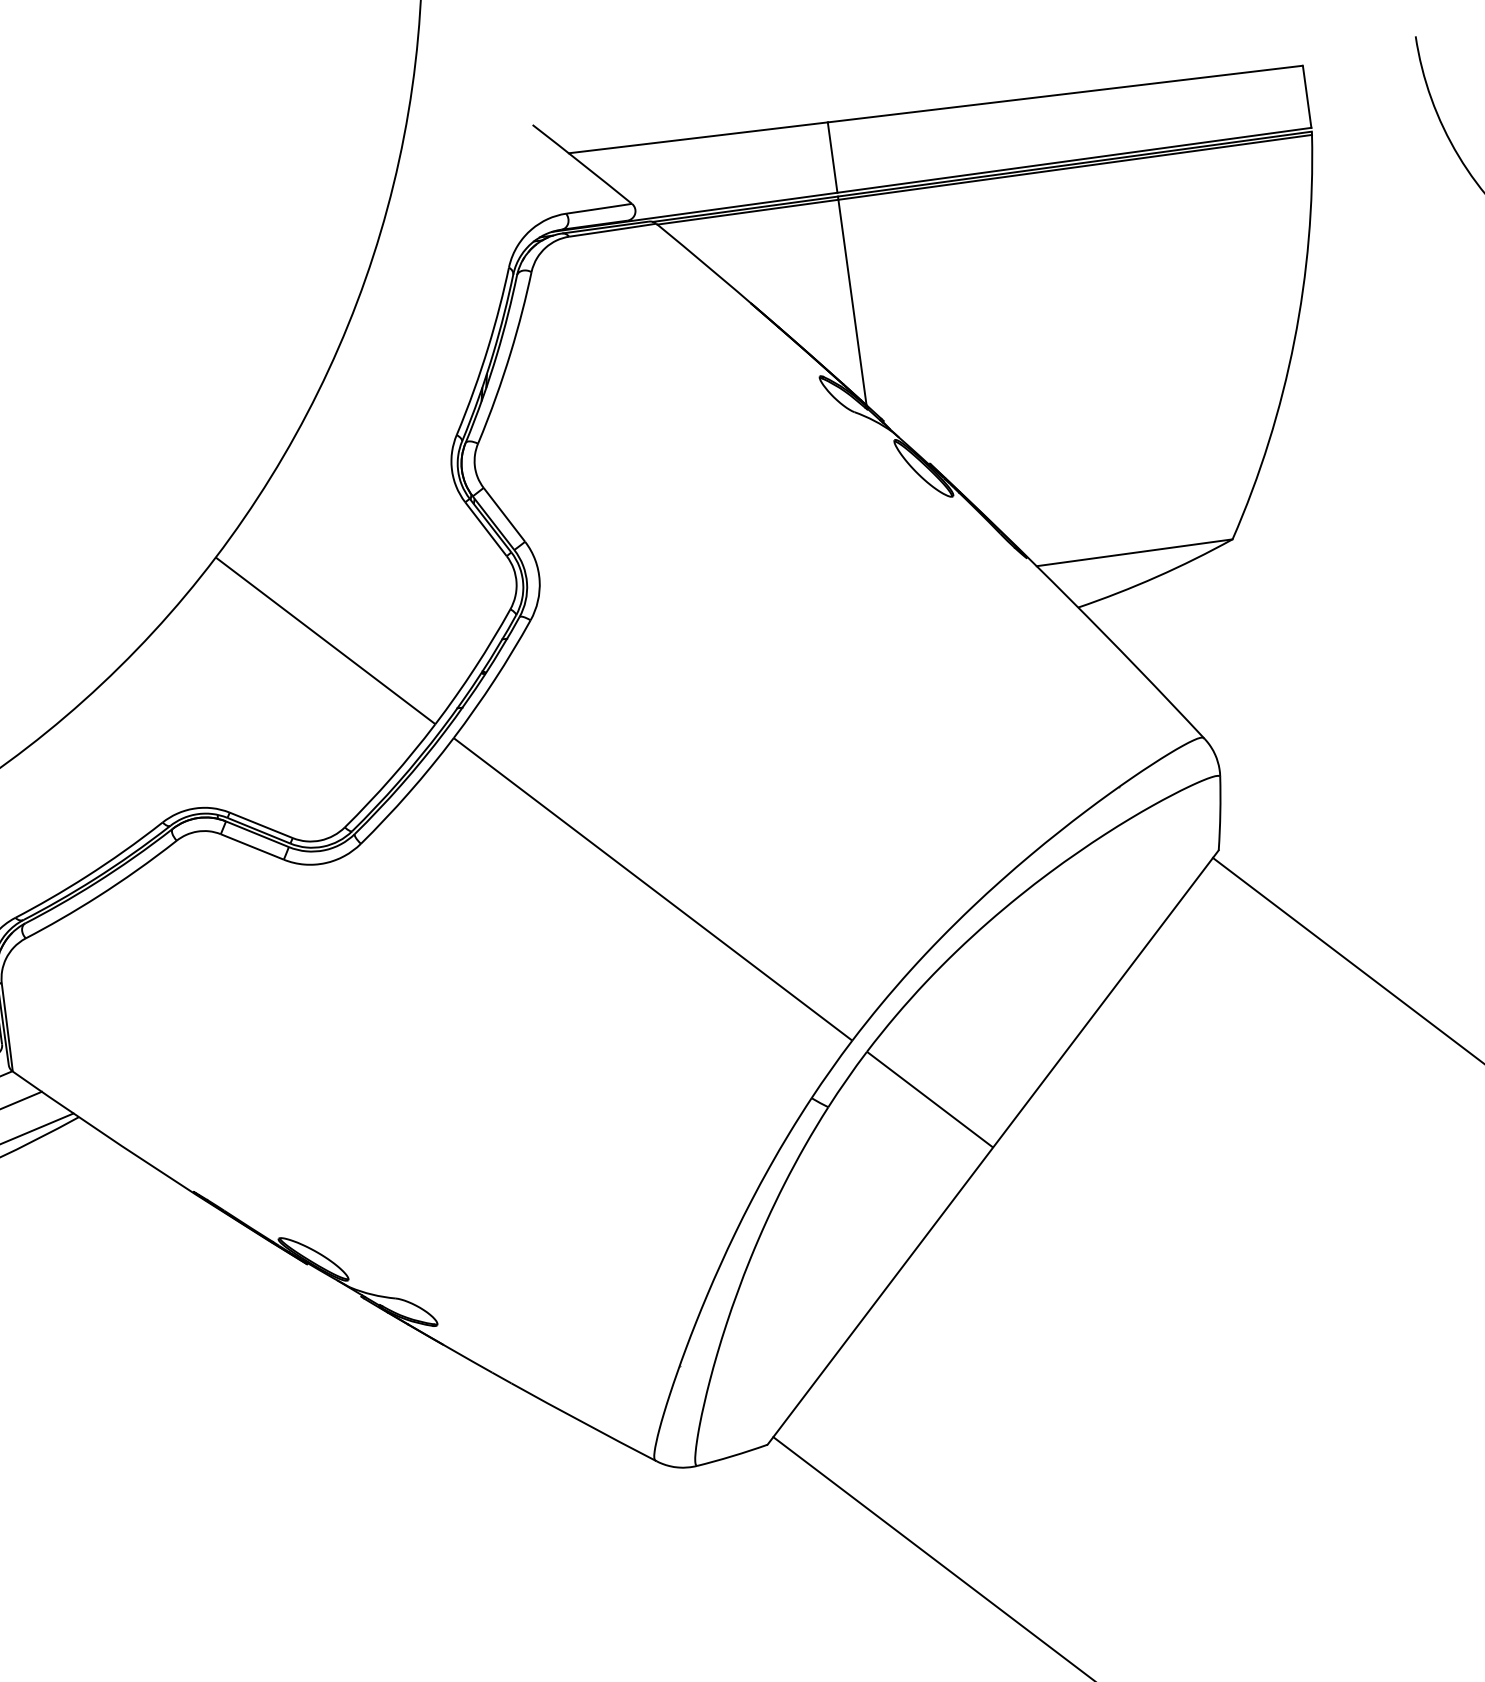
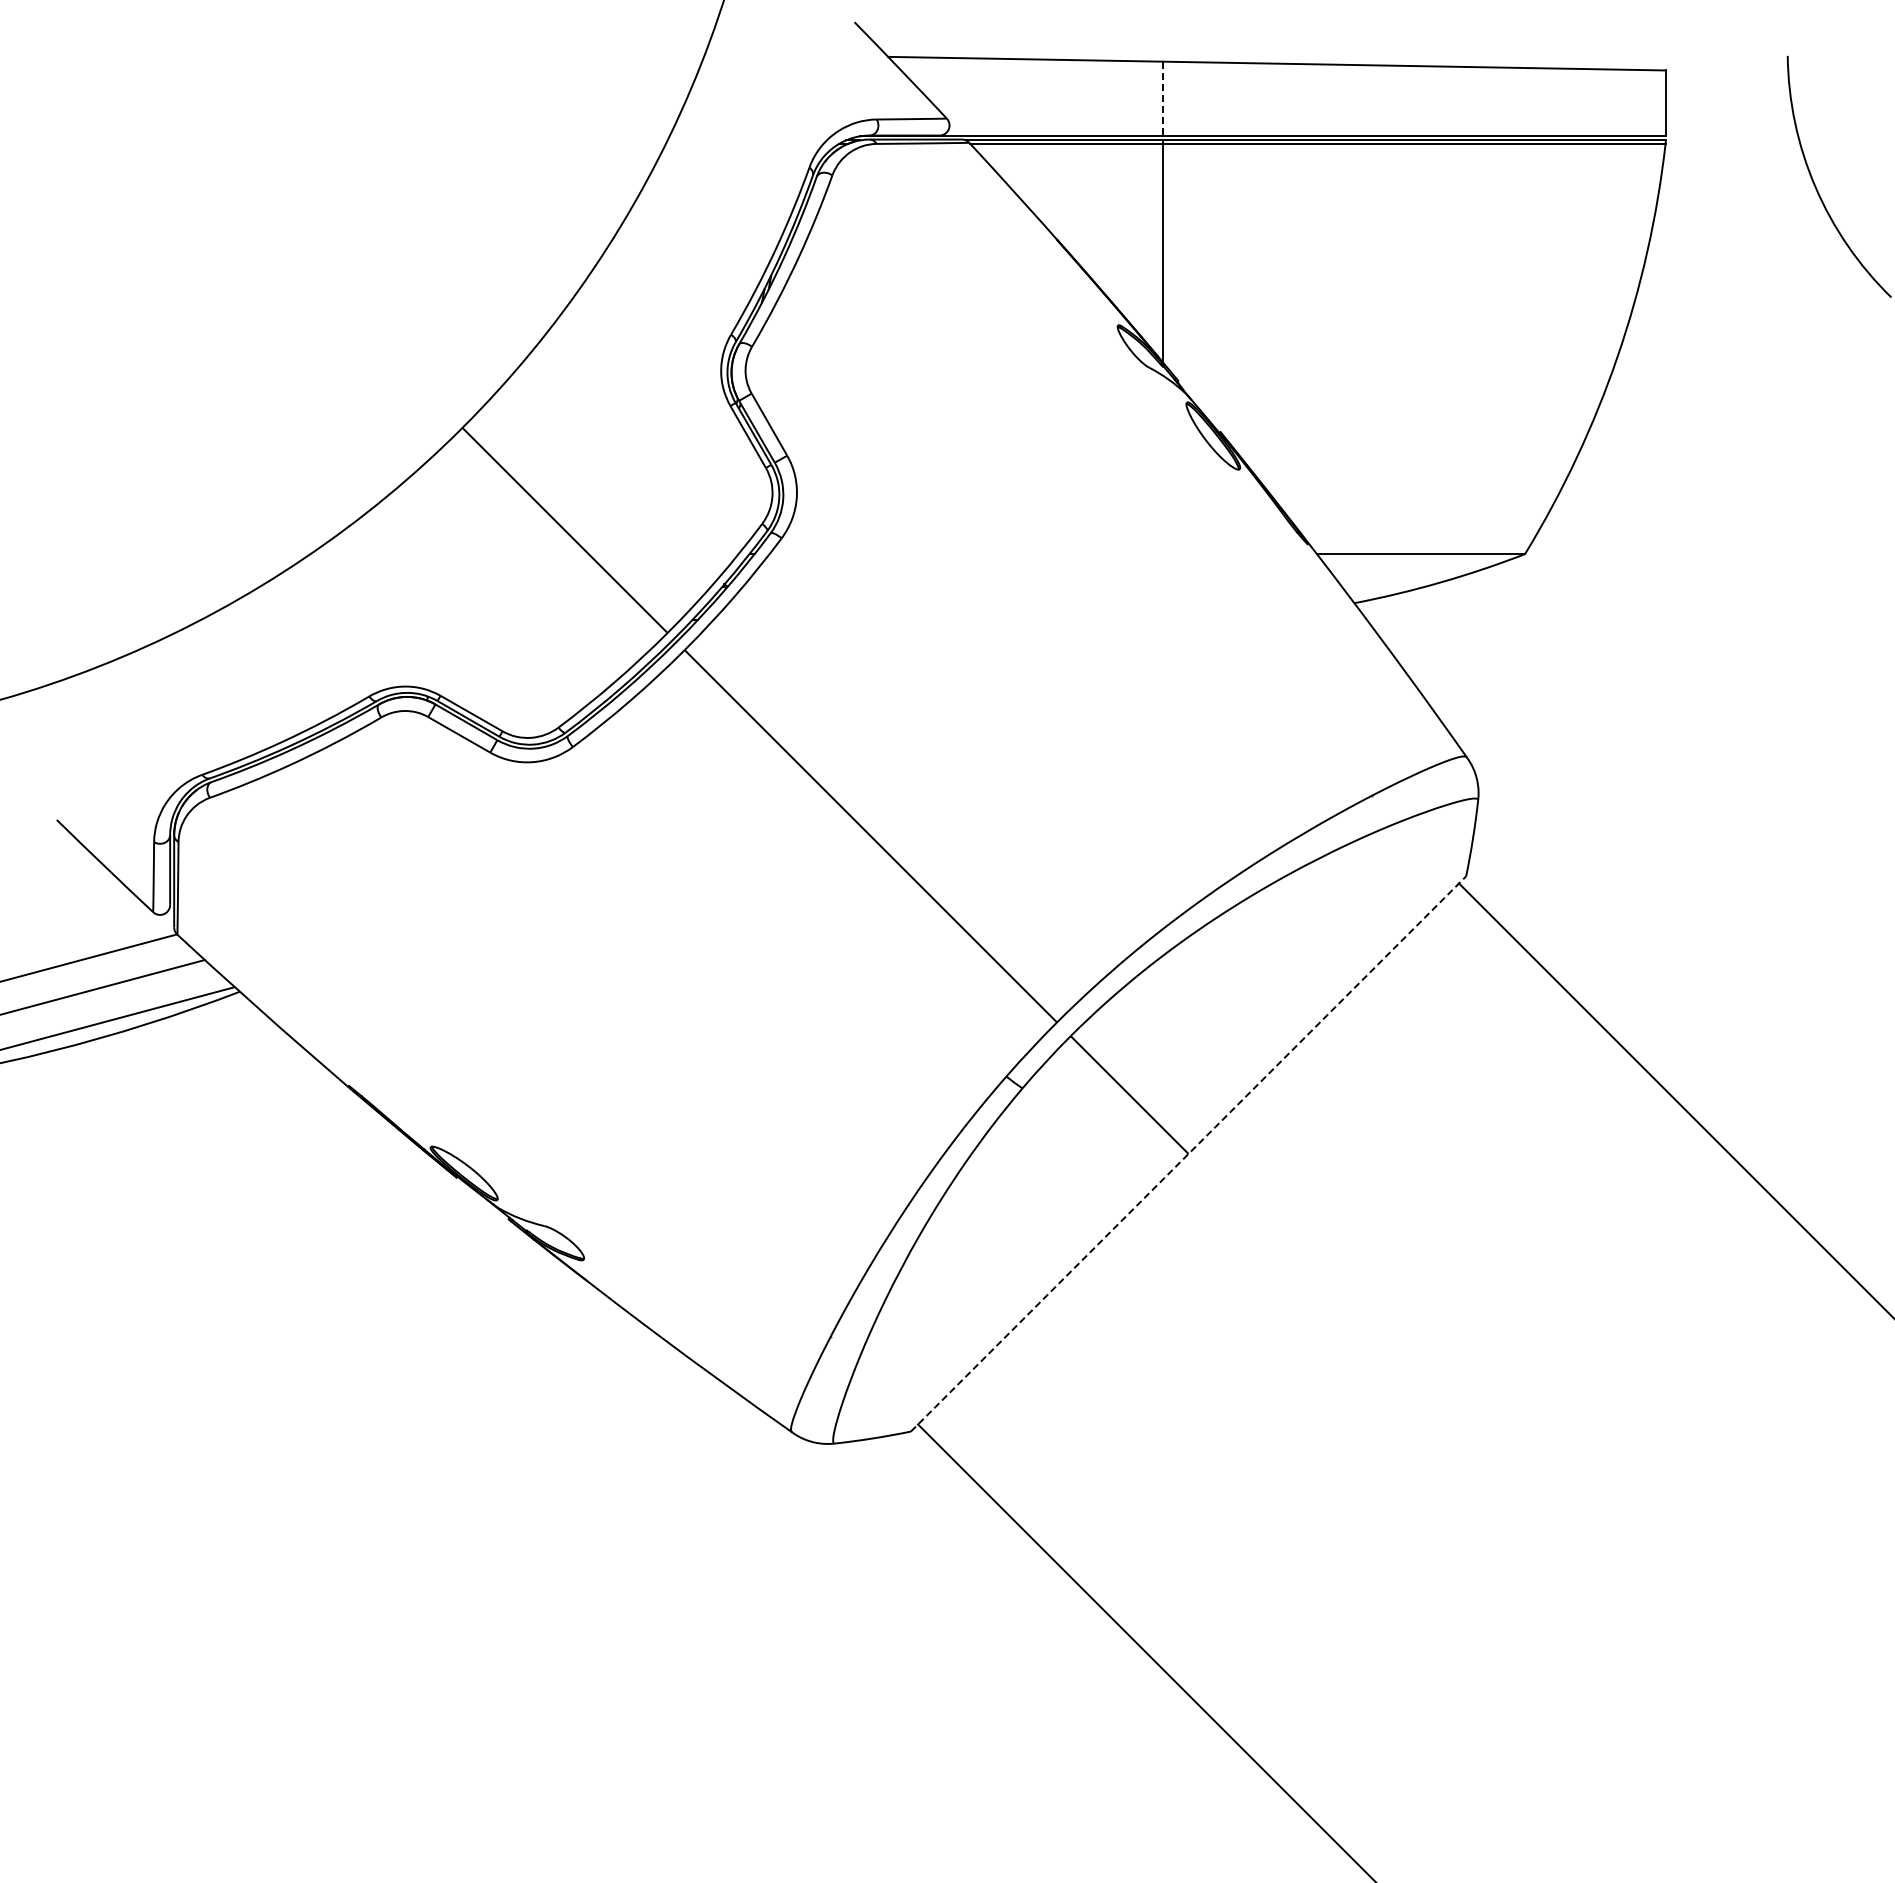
line: (832, 158) -> (1162, 99), solid -> dashed
line: (993, 1147) -> (1188, 1153), solid -> dashed

